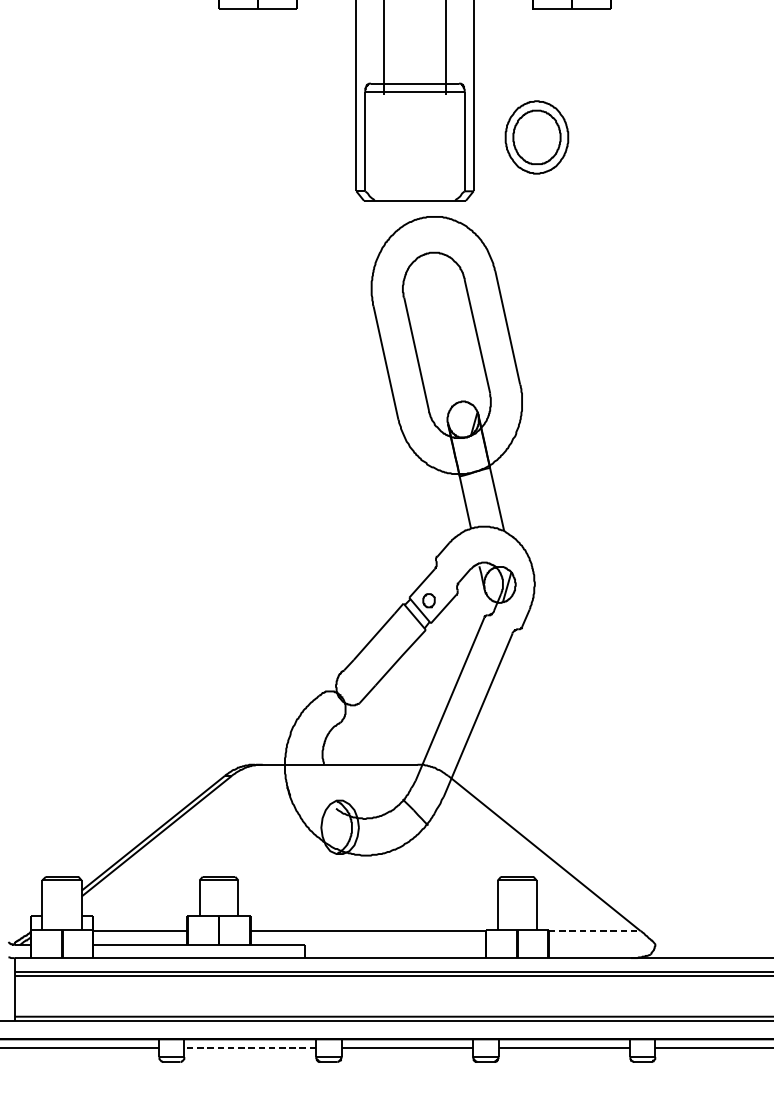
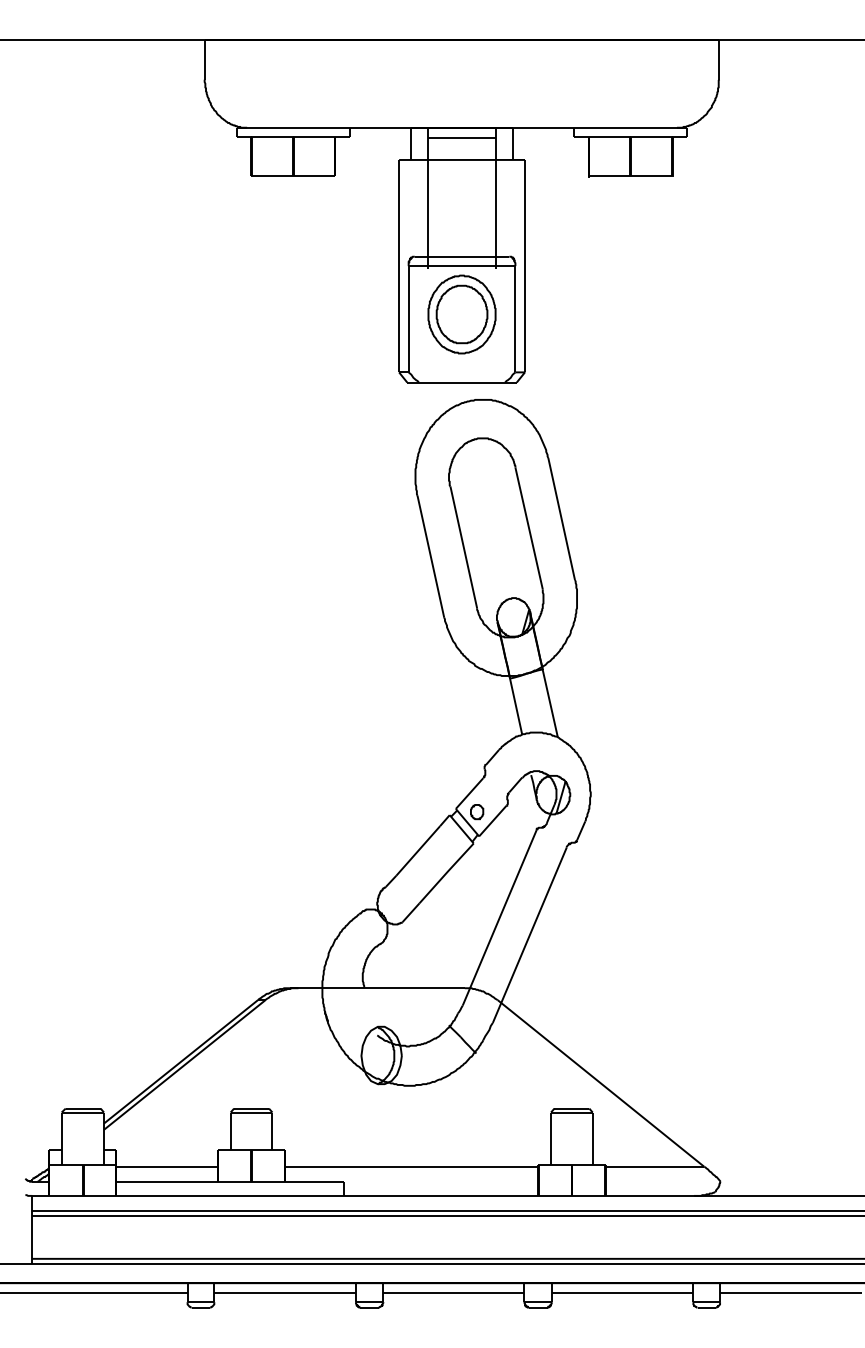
part: (536, 137) -> (461, 314), moved
line: (595, 930) -> (655, 1166), dashed -> solid
line: (250, 1048) -> (285, 1292), dashed -> solid

